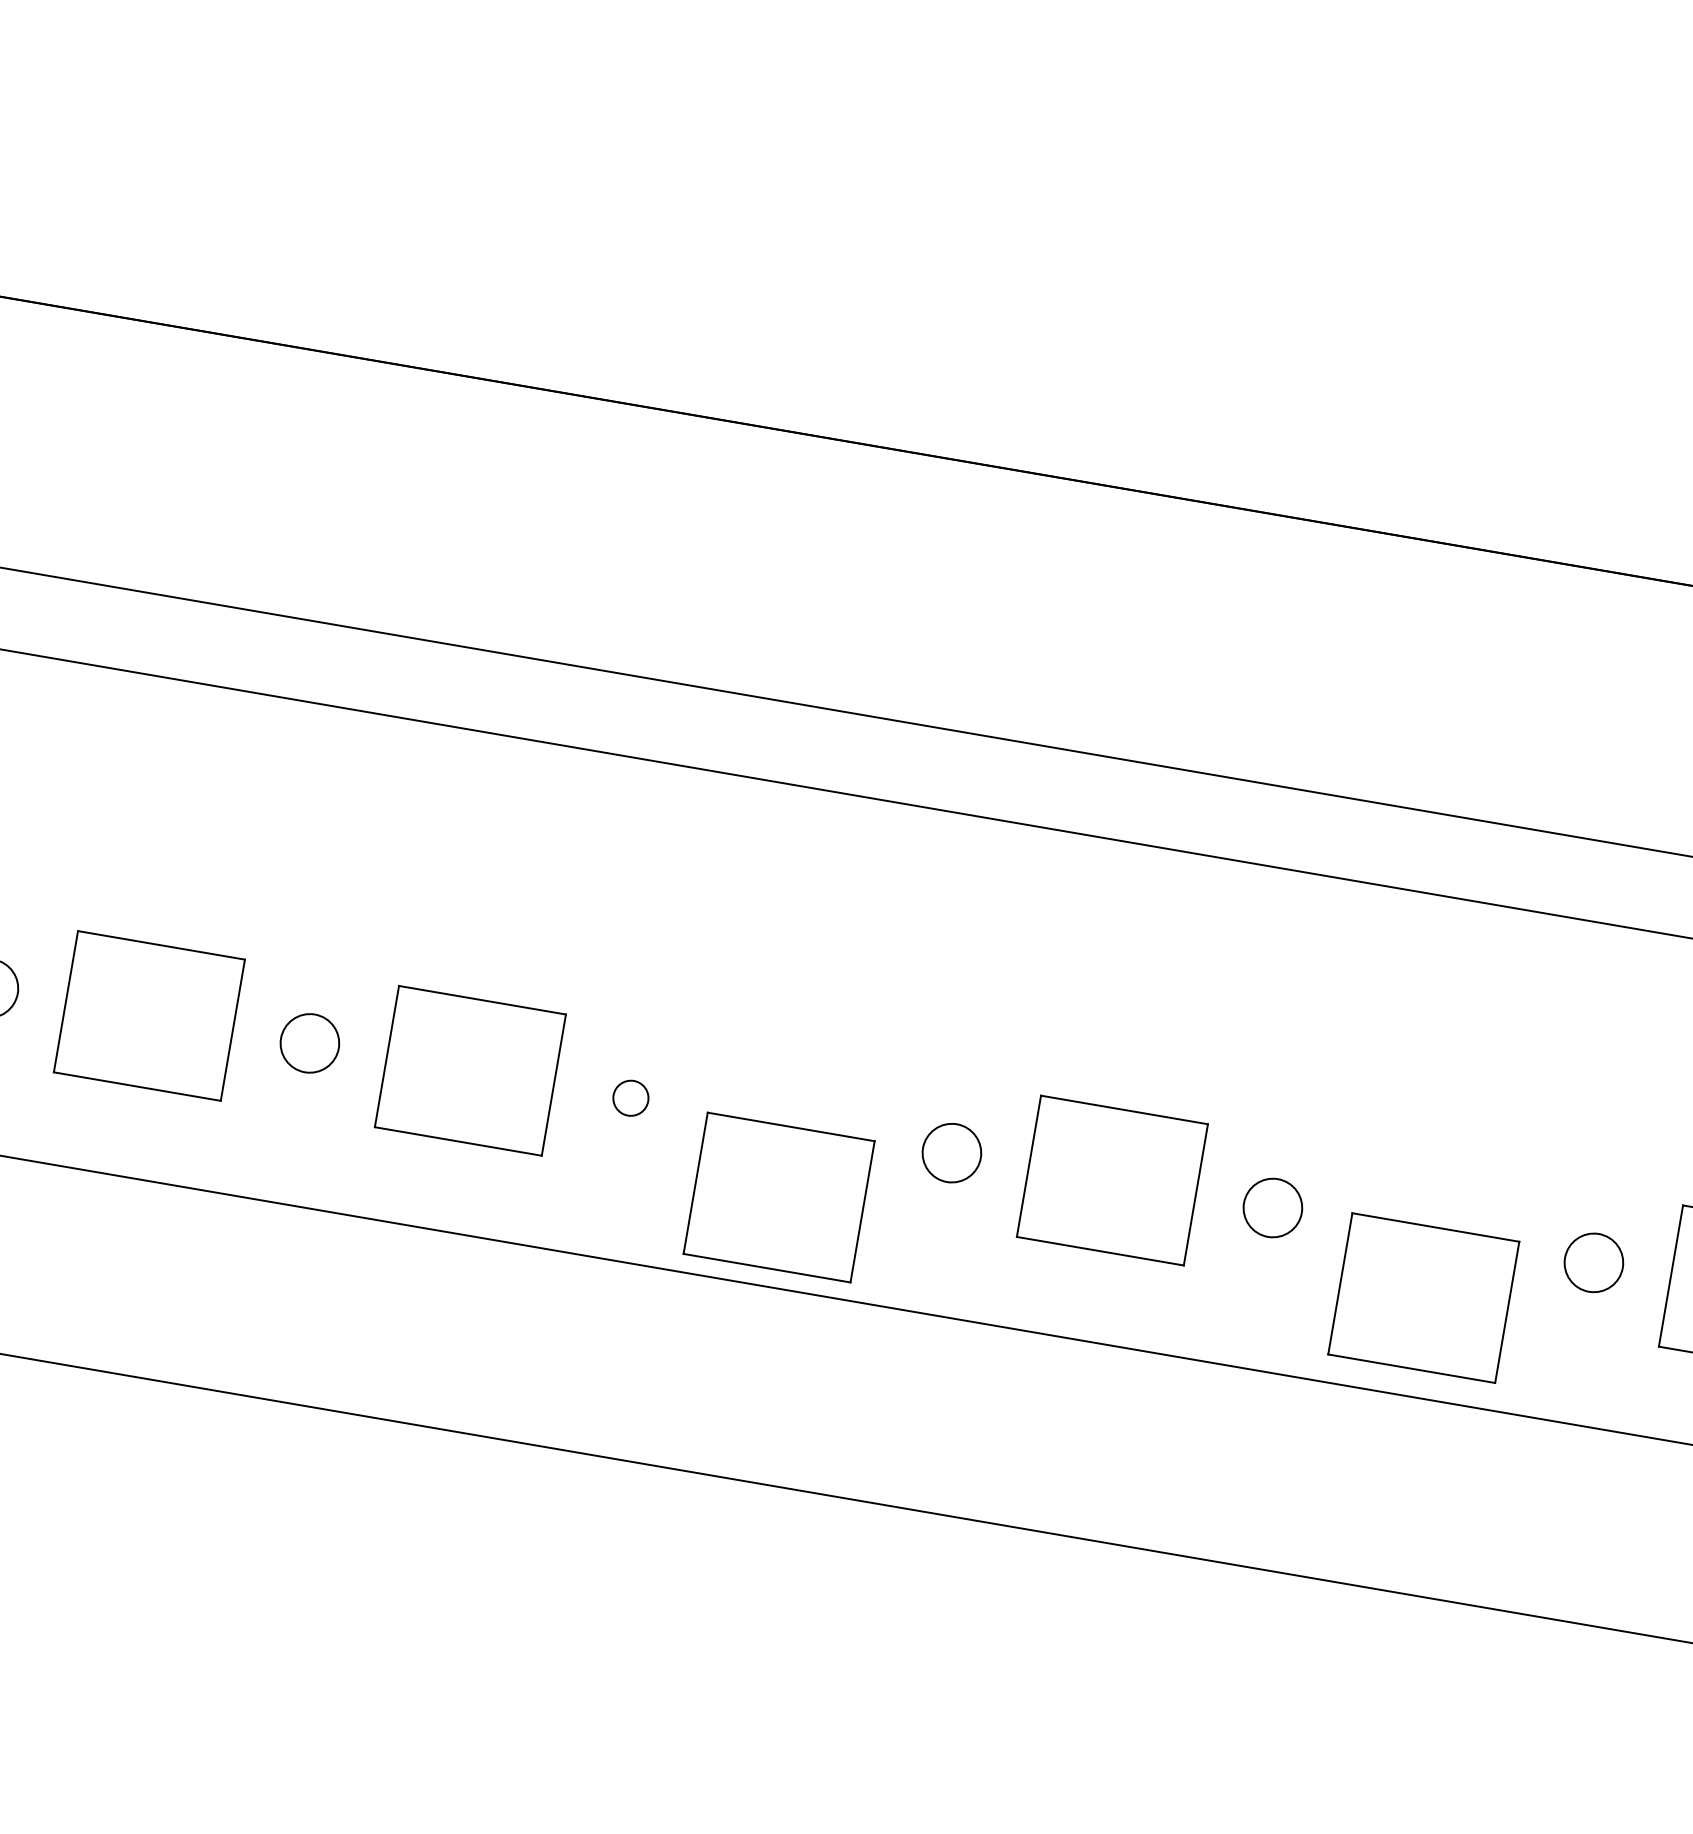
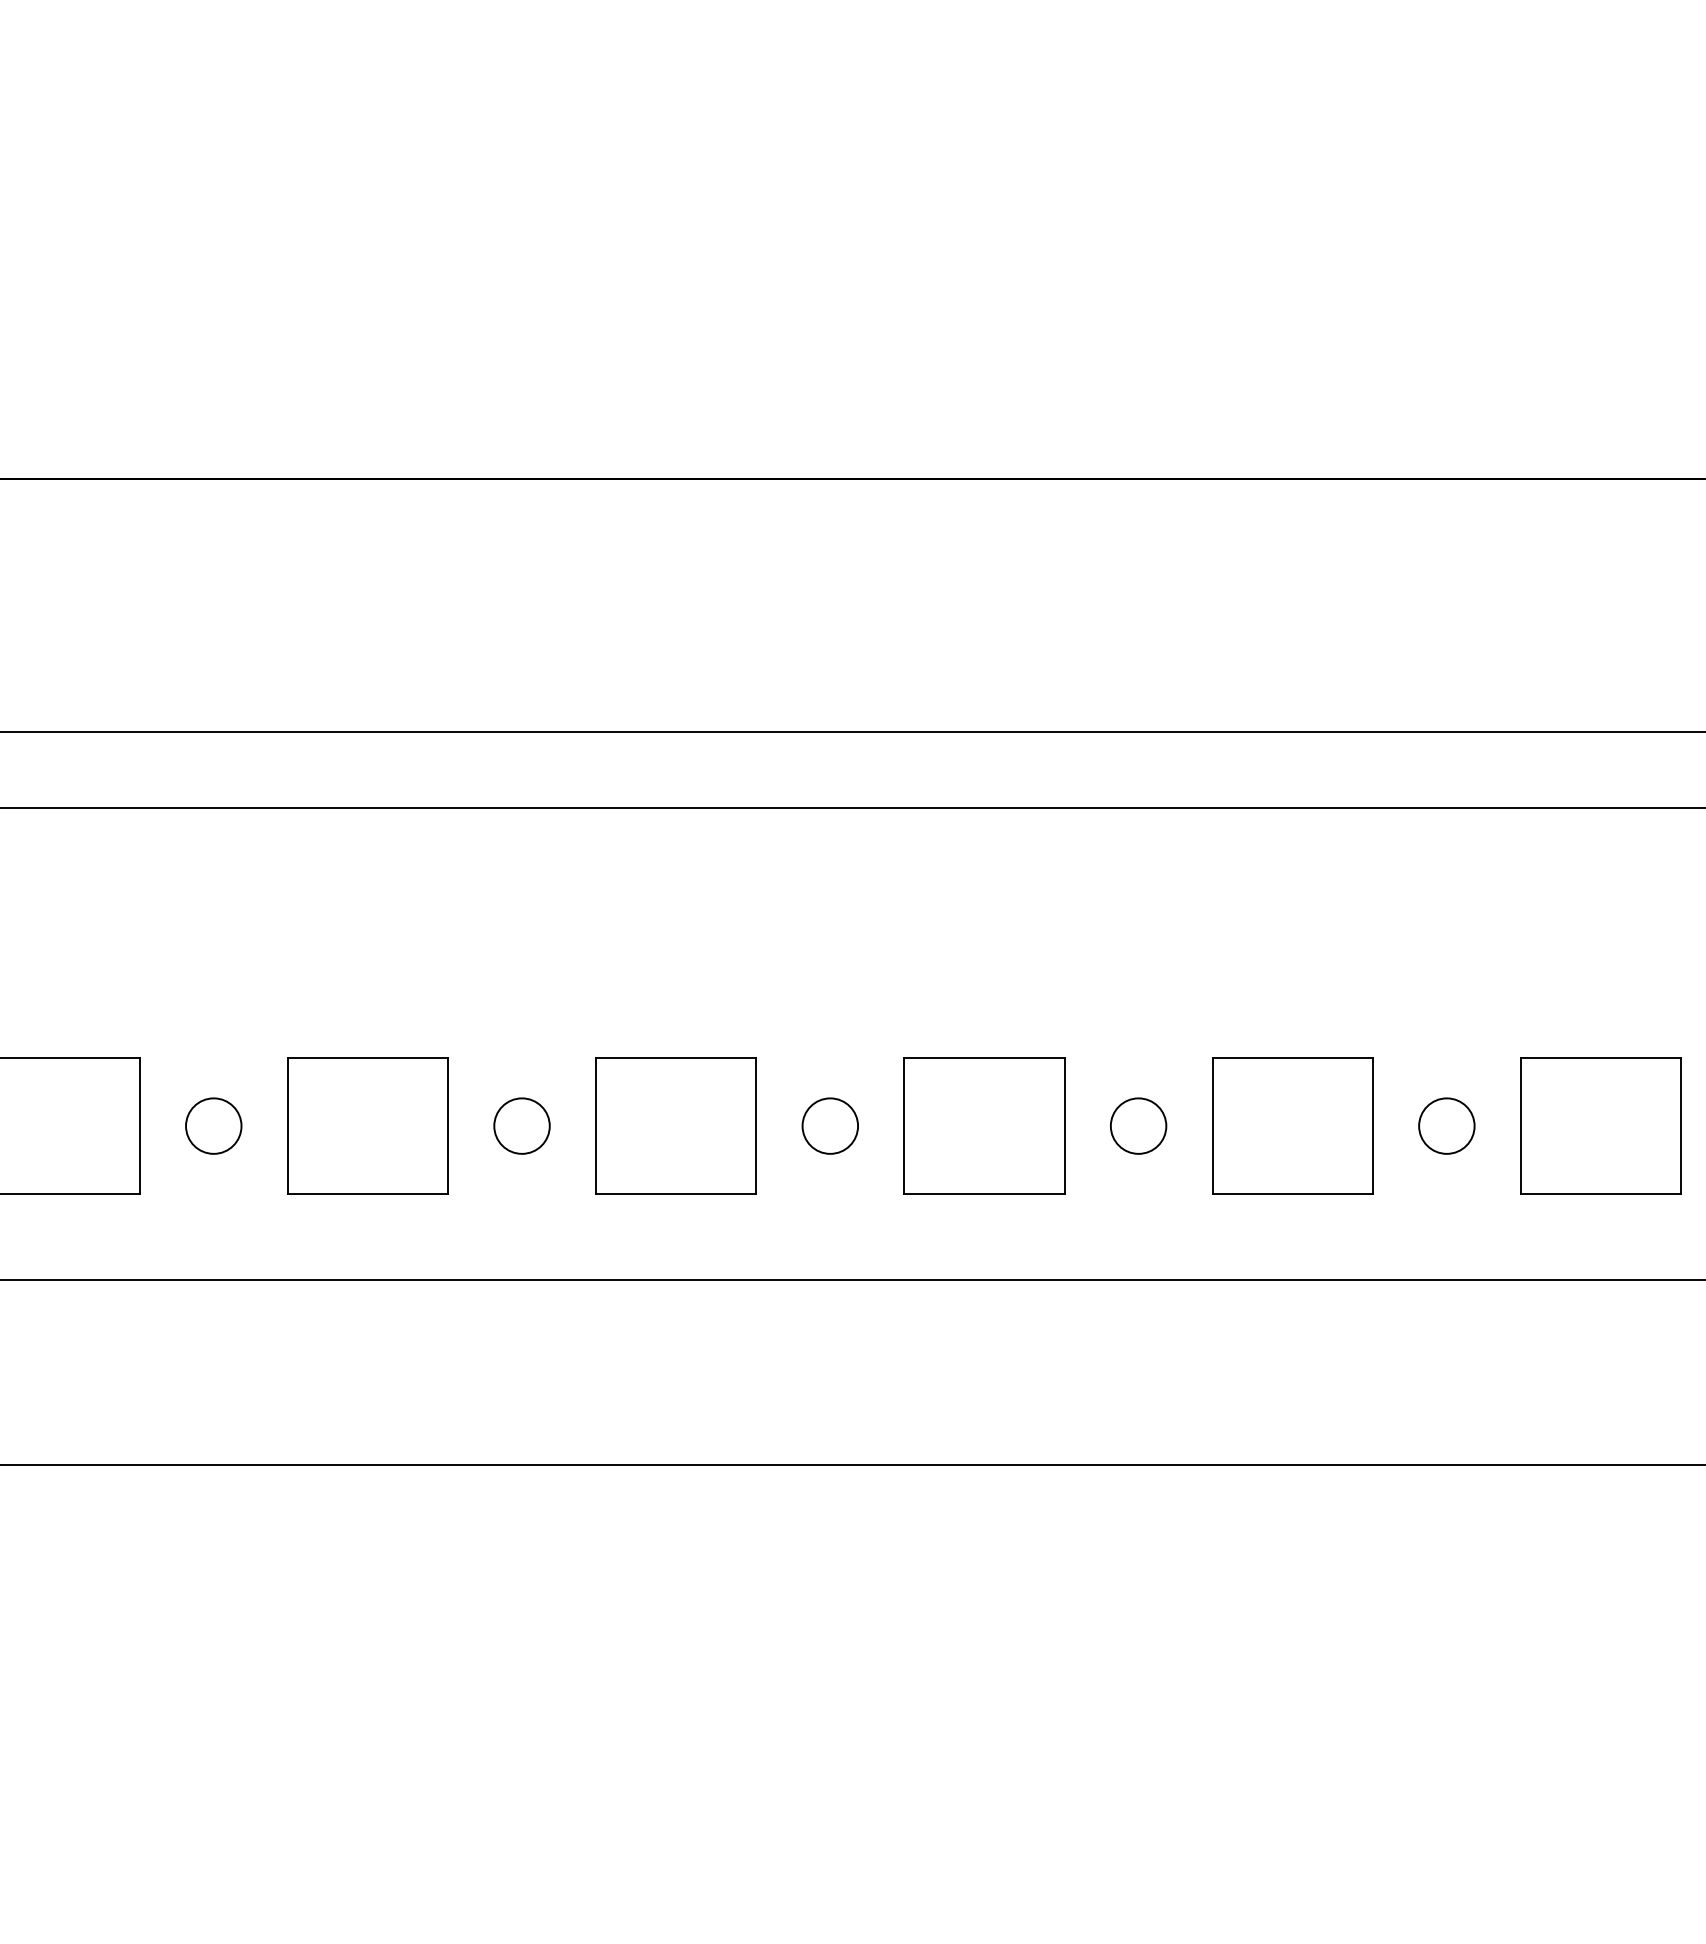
circle: (631, 1097) -> (830, 1125), size x1.67
part: (779, 1196) -> (984, 1125), moved
part: (1423, 1297) -> (1600, 1125), moved

